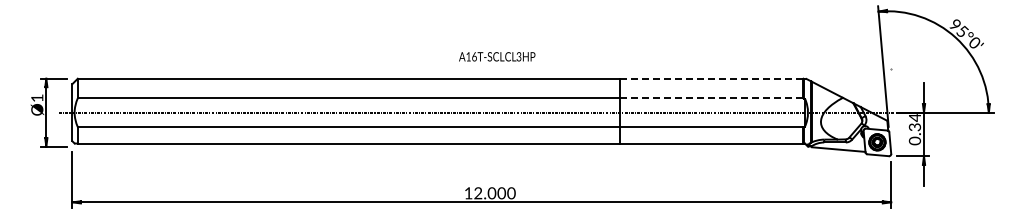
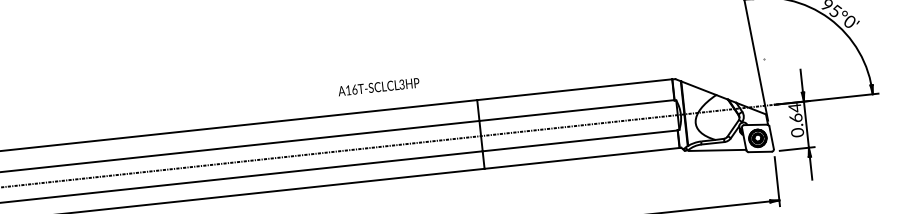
text: (497, 56) -> (379, 86), moved
line: (711, 78) -> (574, 89), dashed -> solid
line: (711, 98) -> (576, 110), dashed -> solid
text: (914, 127) -> (795, 118), 0.34 -> 0.64

